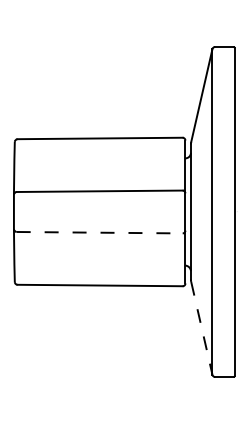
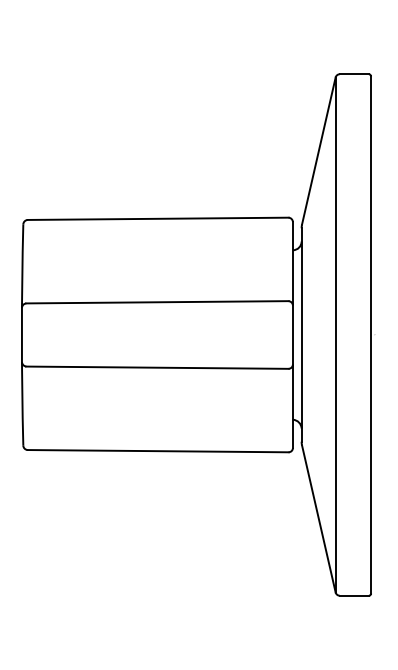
line: (99, 232) -> (157, 367), dashed -> solid
line: (201, 328) -> (318, 519), dashed -> solid

